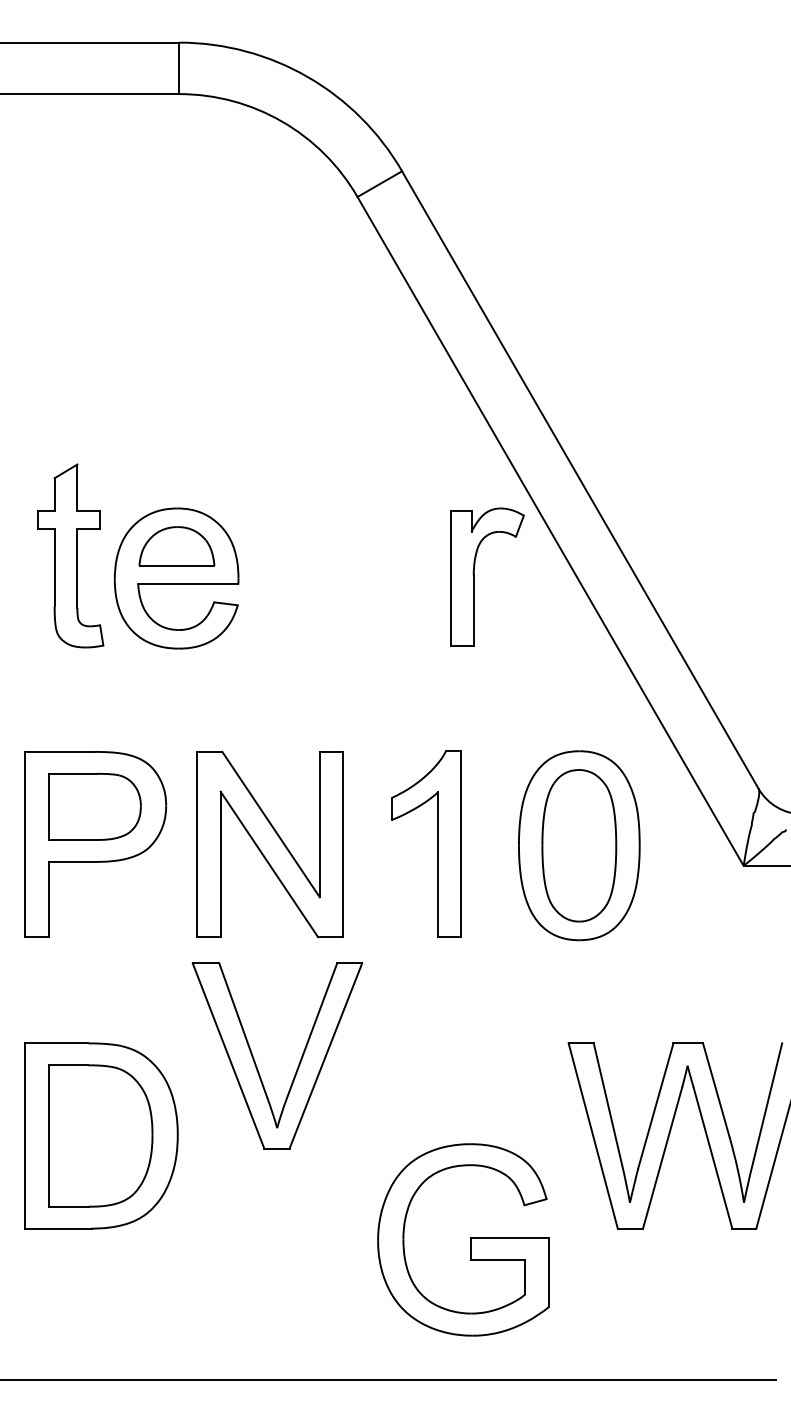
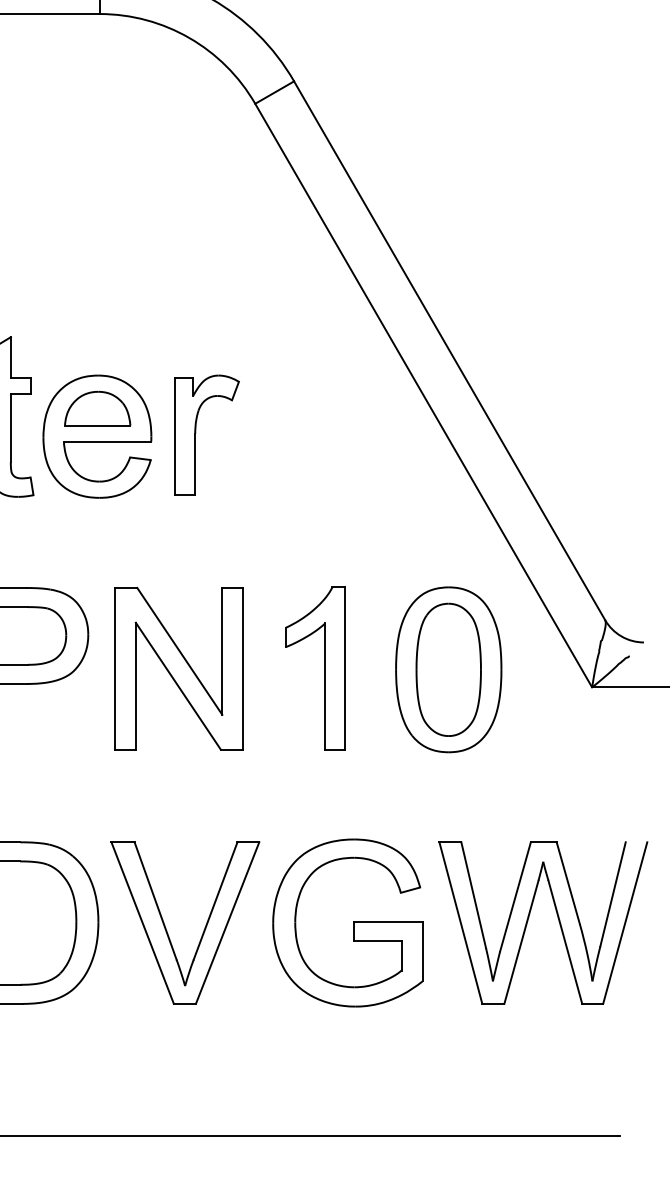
part: (474, 576) -> (195, 434), moved
part: (298, 1063) -> (203, 929), moved
part: (470, 1239) -> (353, 922), moved

